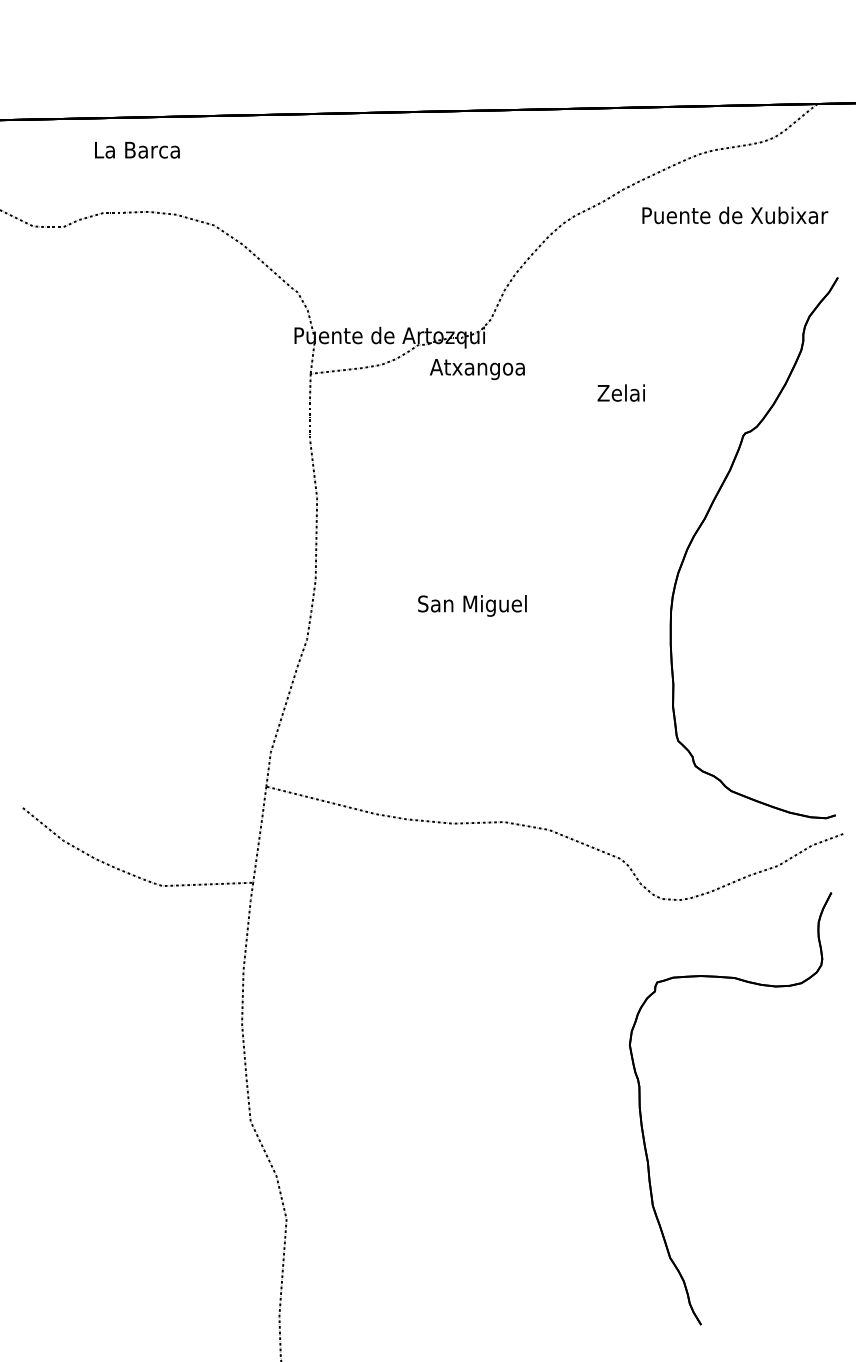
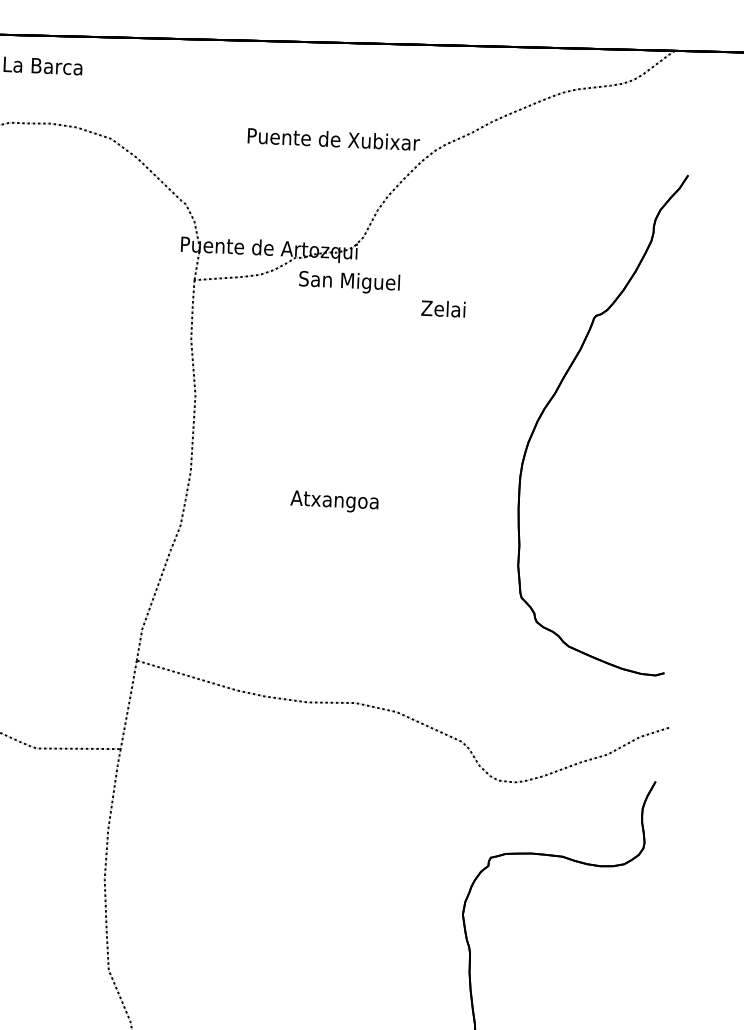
text: (735, 215) -> (334, 139), moved
text: (477, 369) -> (349, 282), Atxangoa -> San Miguel
text: (620, 392) -> (442, 308), moved
part: (706, 518) -> (556, 393), moved
text: (472, 605) -> (334, 501), San Miguel -> Atxangoa

